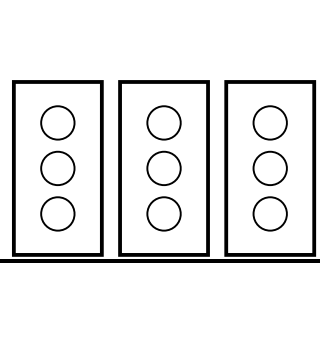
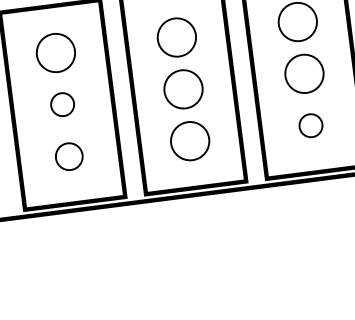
part: (57, 167) -> (62, 103), size x0.6
part: (57, 213) -> (68, 156), size x0.7
part: (269, 213) -> (310, 125), size x0.6

